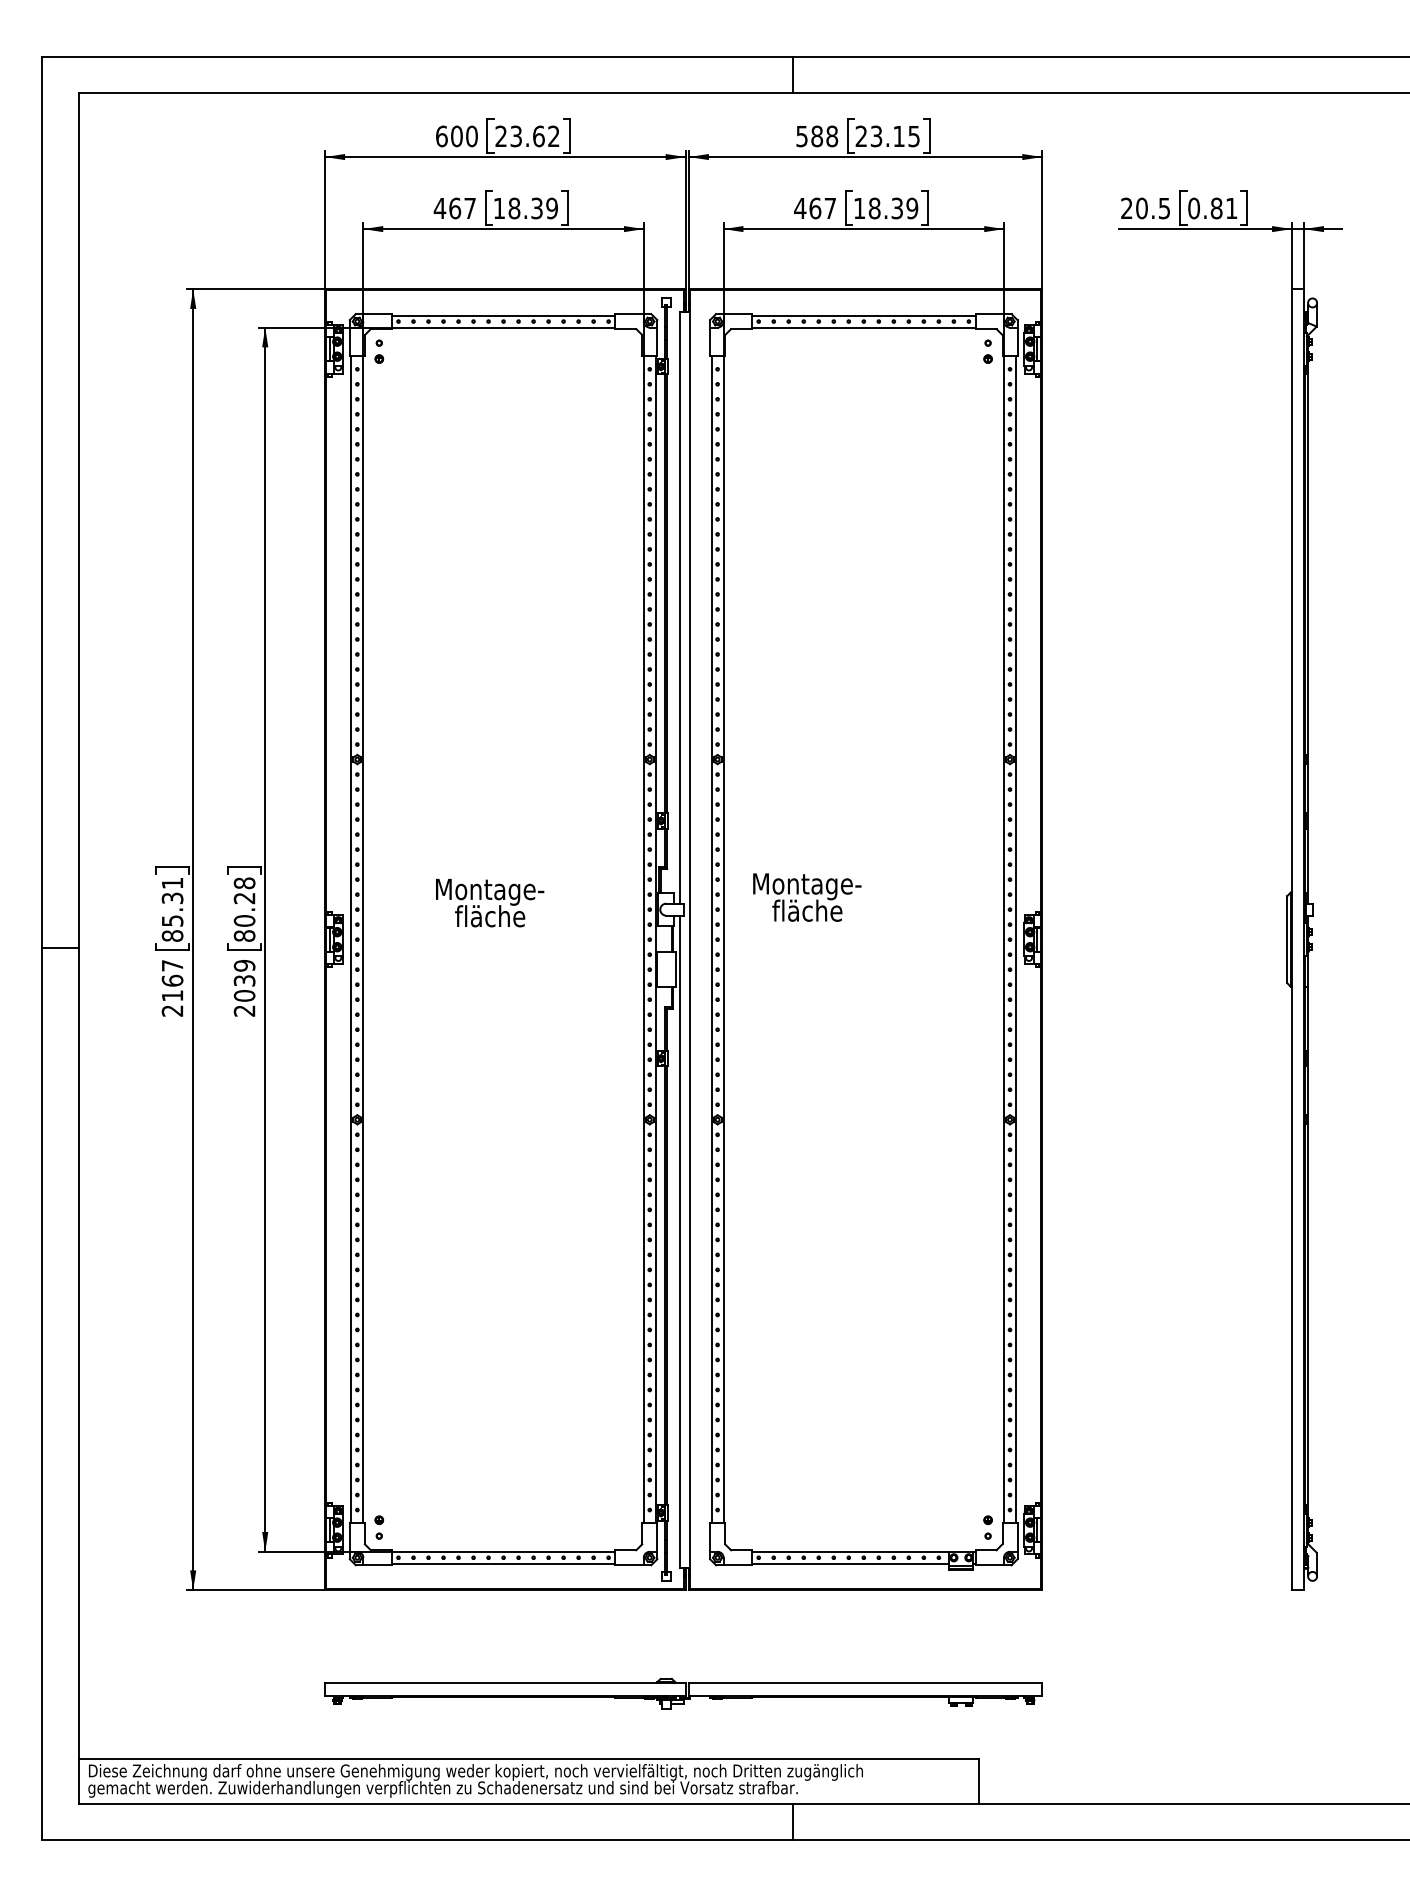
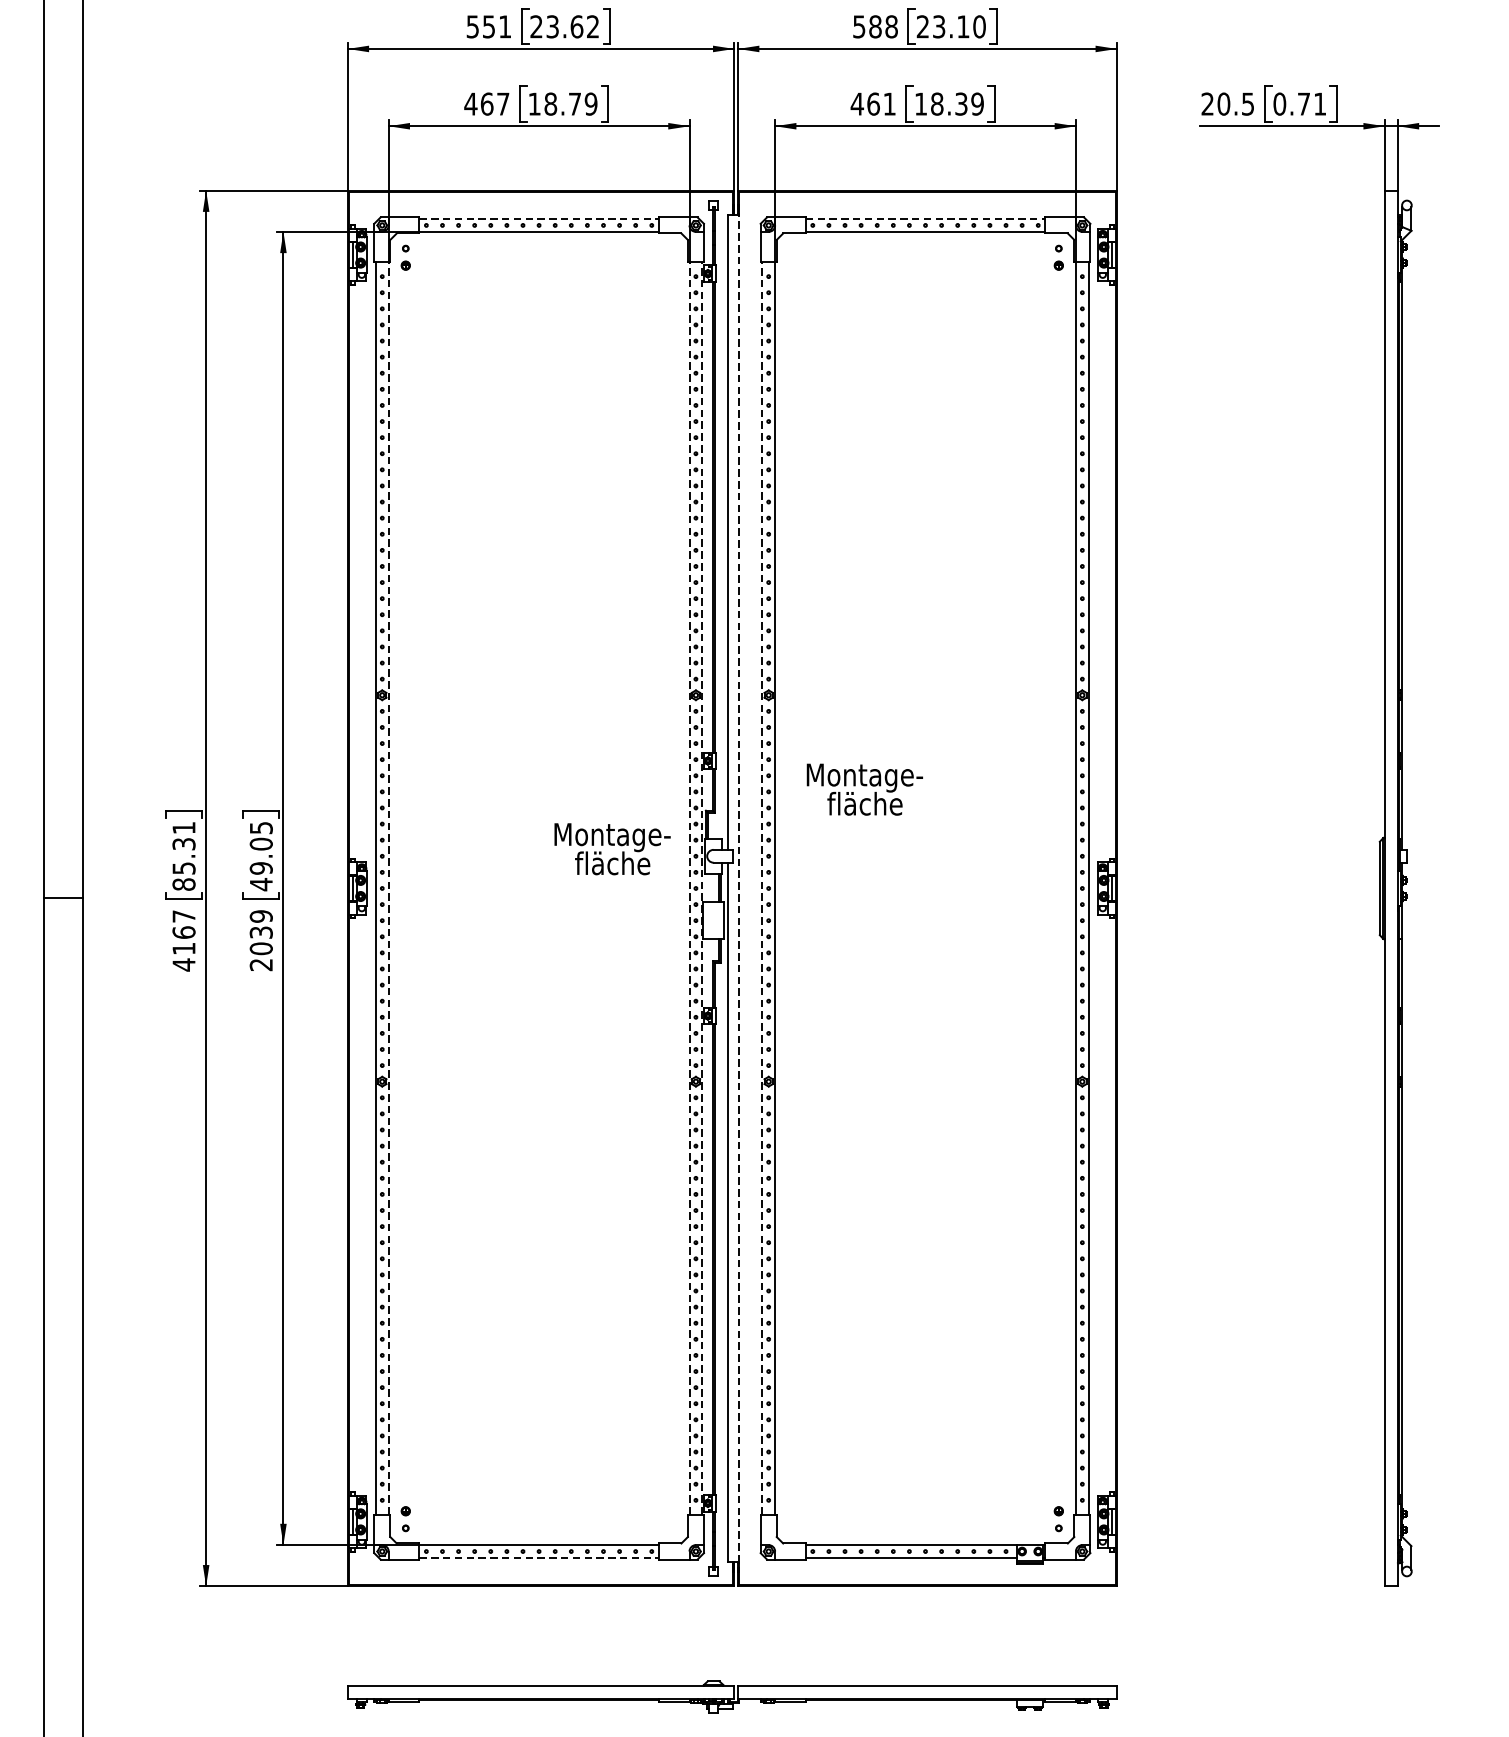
text: (456, 136) -> (488, 26), 600 -> 551
text: (914, 136) -> (979, 26), 23.15 -> 23.10
text: (536, 208) -> (574, 104), 18.39 -> 18.79
text: (829, 208) -> (888, 104), 467 -> 461
text: (1216, 208) -> (1303, 104), 0.81 -> 0.71
line: (503, 315) -> (539, 218), solid -> dashed
line: (863, 315) -> (925, 218), solid -> dashed
text: (807, 897) -> (865, 789), moved
text: (490, 903) -> (613, 849), moved
text: (244, 909) -> (261, 856), 80.28 -> 49.05
line: (363, 939) -> (388, 888), solid -> dashed
line: (643, 939) -> (689, 888), solid -> dashed
line: (655, 939) -> (702, 888), solid -> dashed
line: (690, 939) -> (739, 888), solid -> dashed
line: (711, 939) -> (762, 888), solid -> dashed
text: (172, 1010) -> (183, 964), 2167 -> 4167
line: (503, 1563) -> (539, 1557), solid -> dashed

